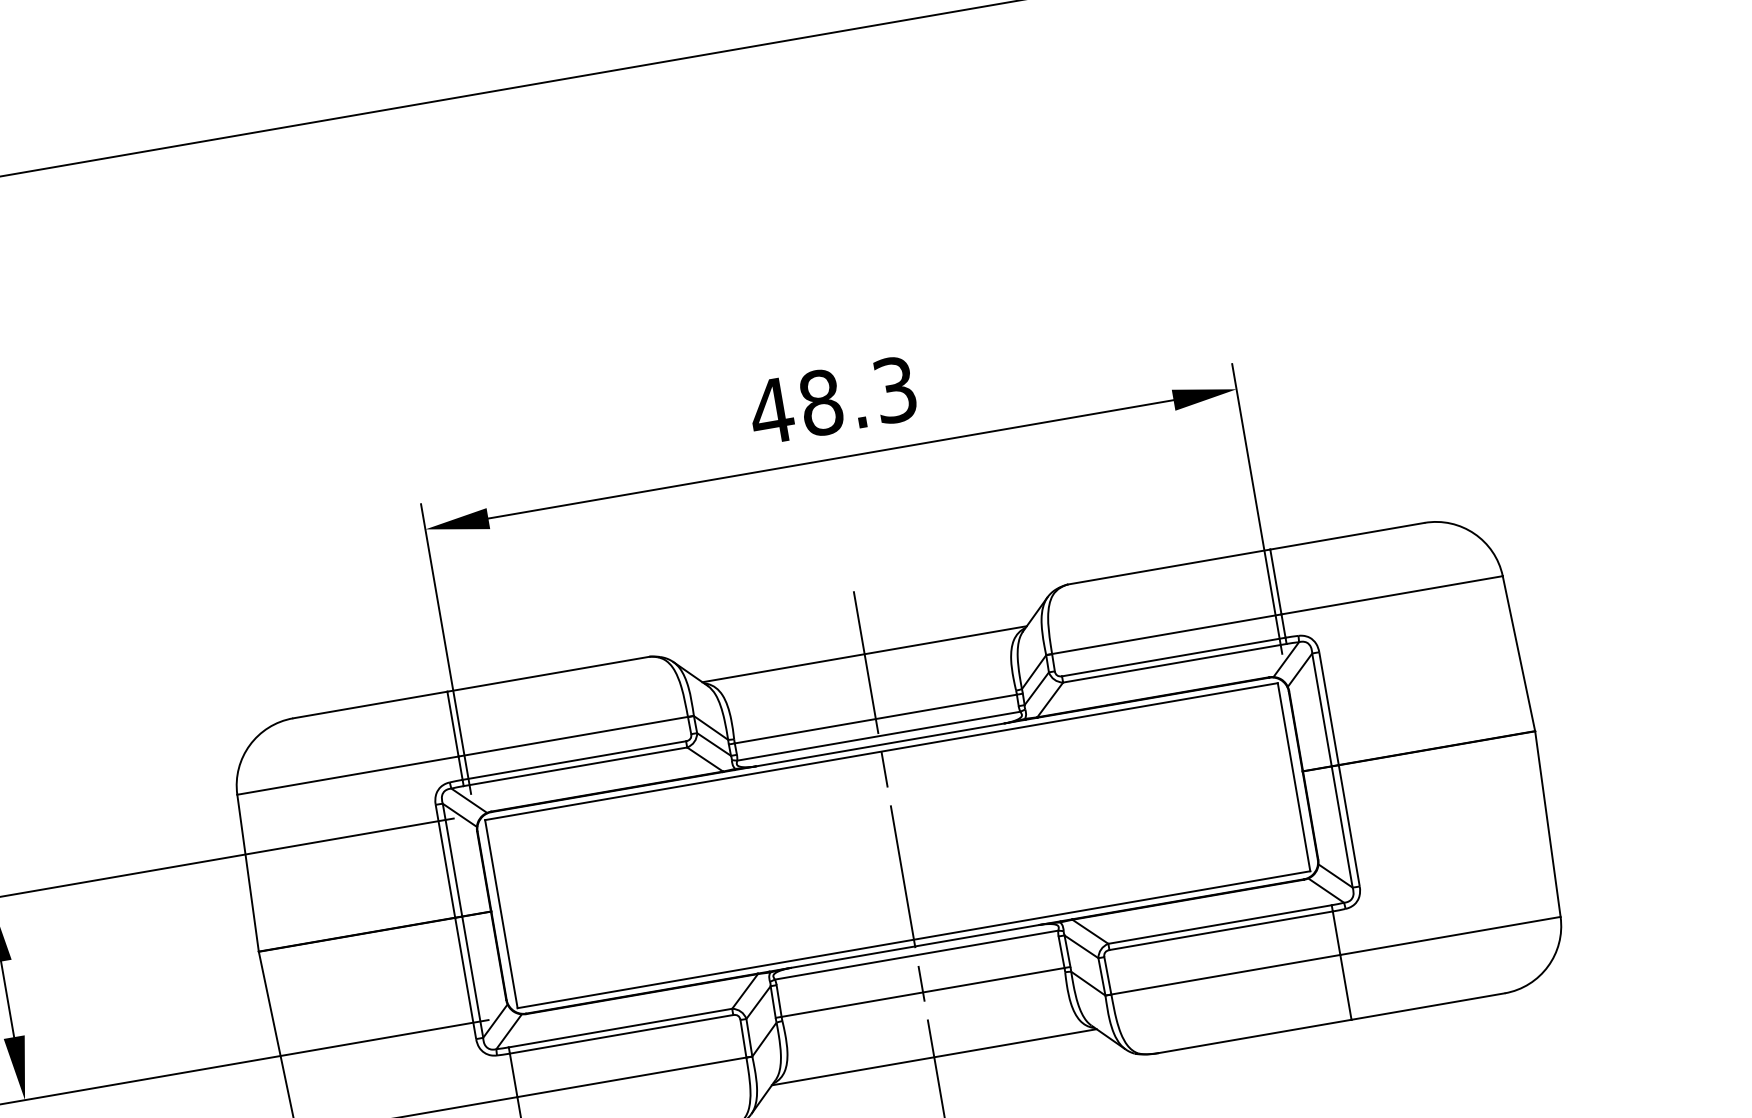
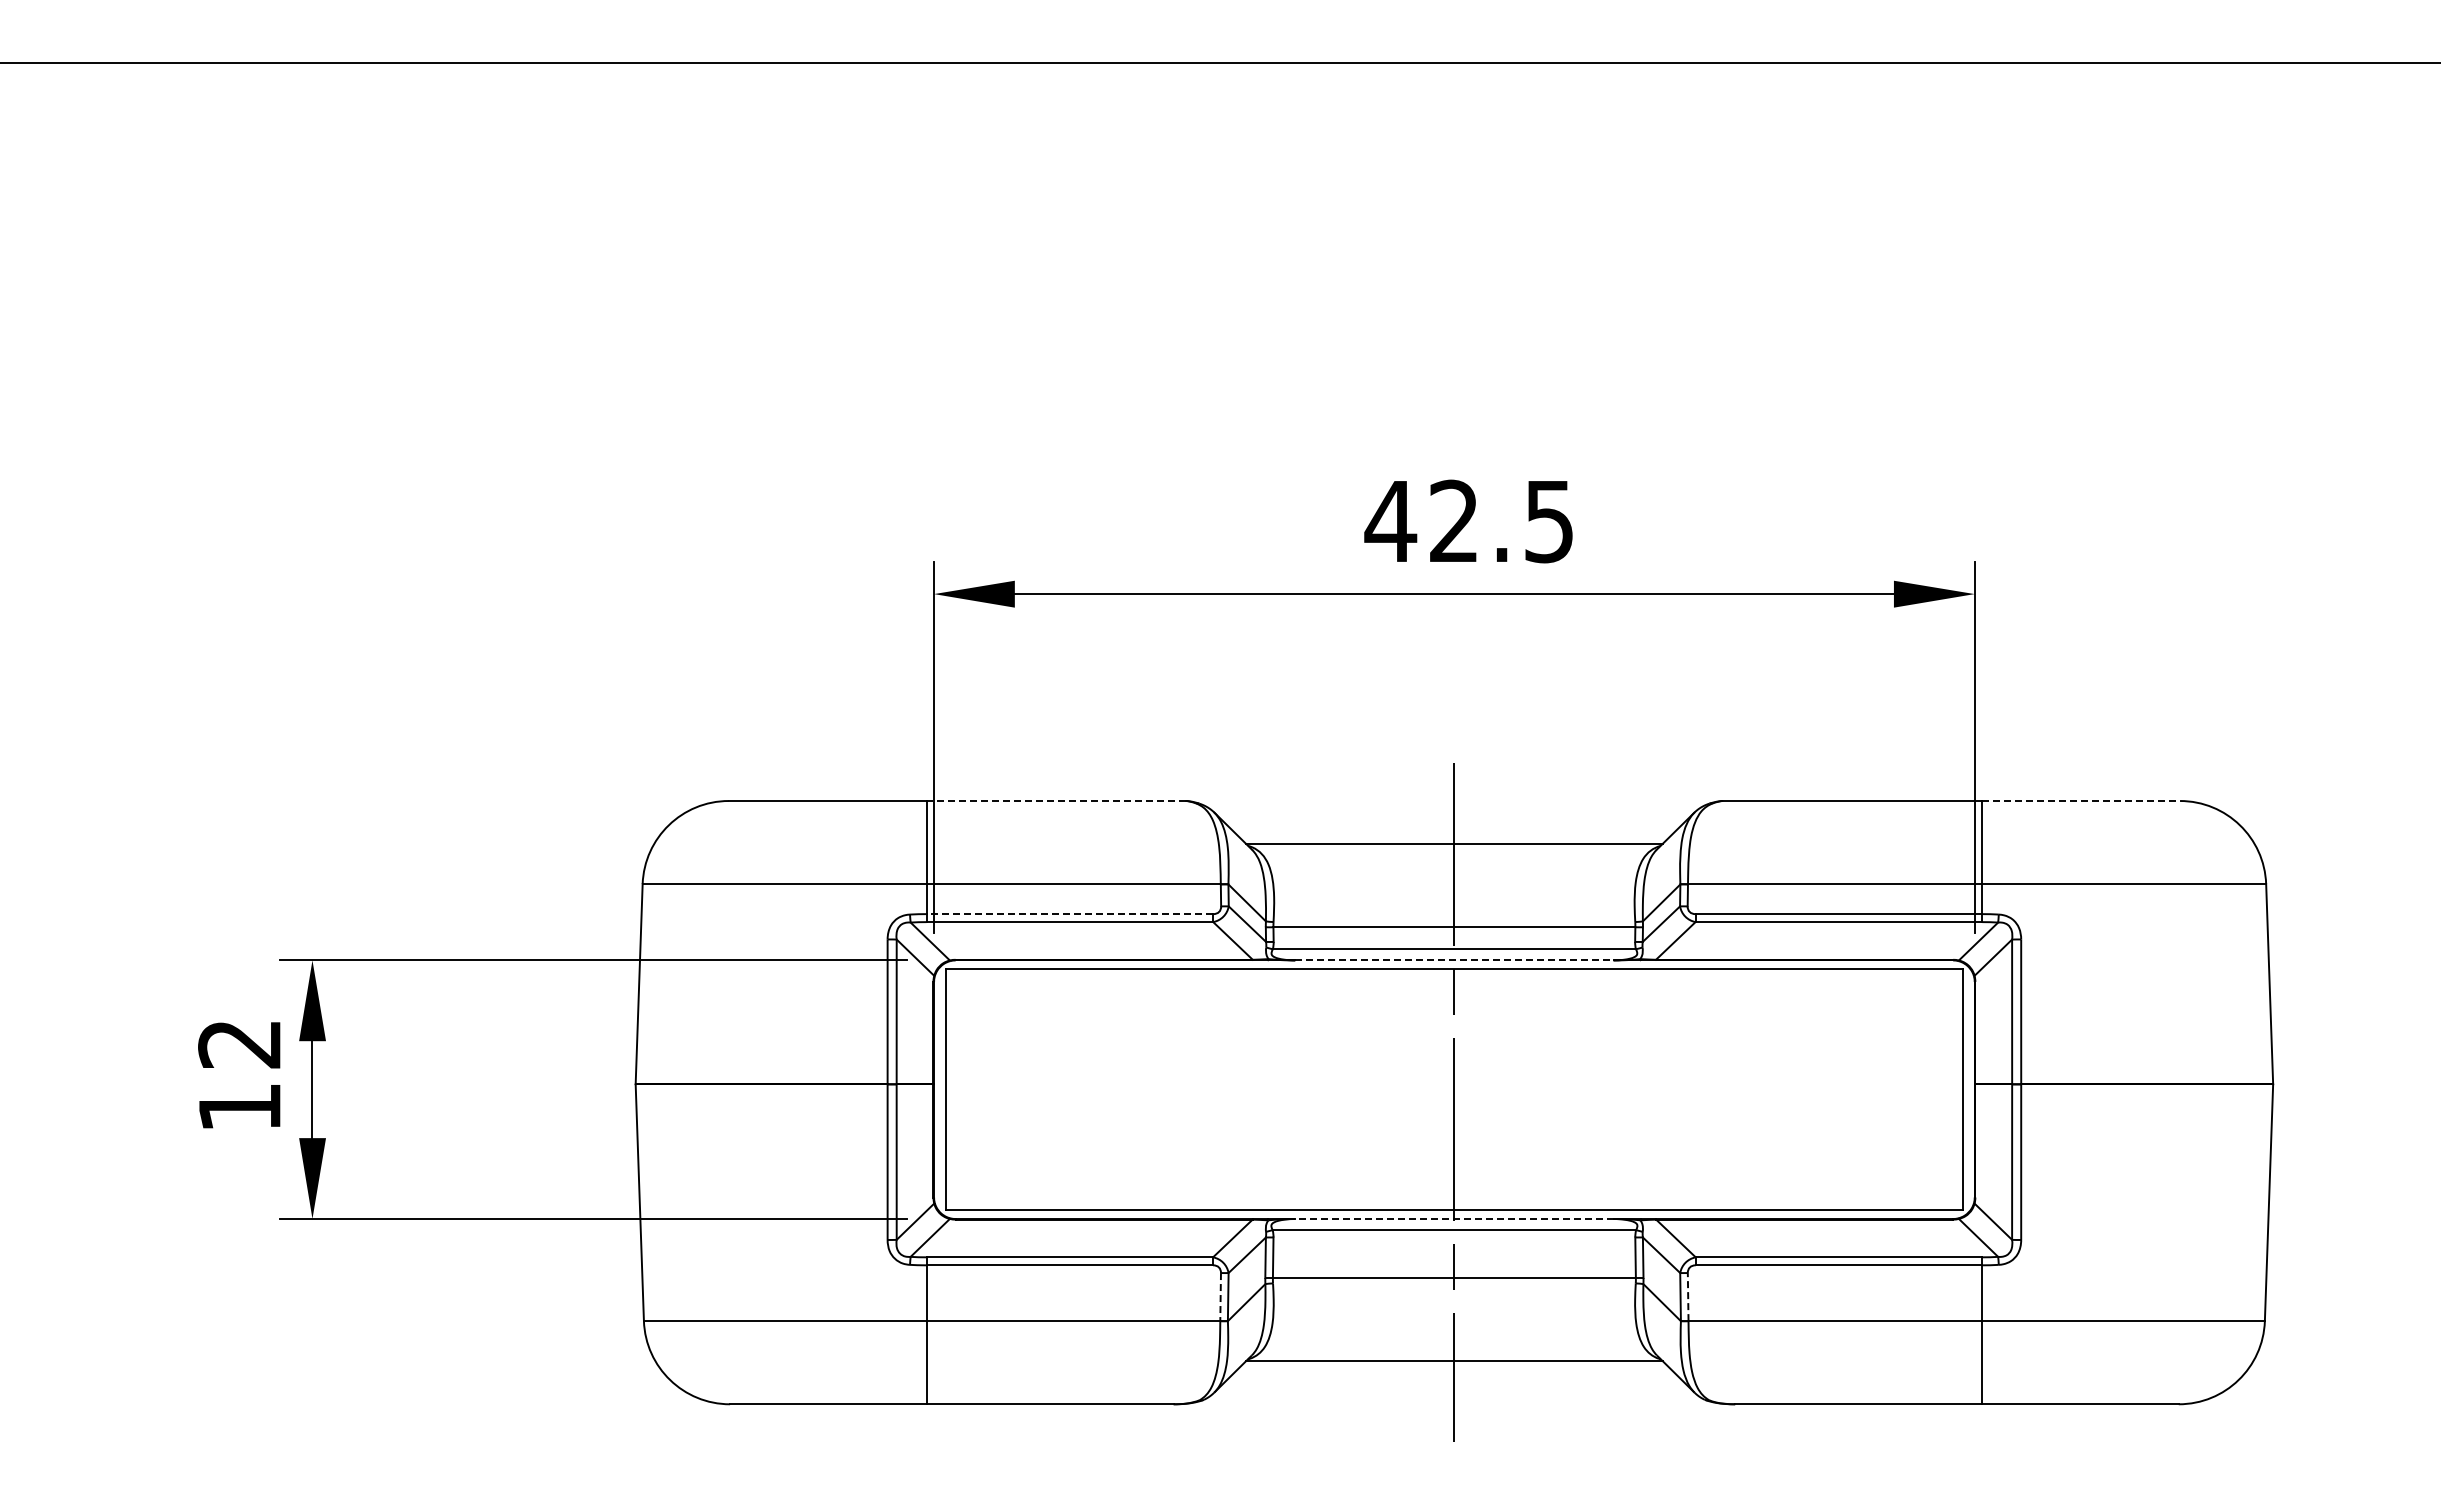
text: (857, 396) -> (1501, 521), 48.3 -> 42.5
line: (1347, 536) -> (2081, 801), solid -> dashed
line: (548, 674) -> (1056, 801), solid -> dashed
line: (880, 744) -> (1454, 960), solid -> dashed
line: (574, 760) -> (1069, 914), solid -> dashed
line: (914, 946) -> (1453, 1218), solid -> dashed
line: (1108, 975) -> (1688, 1296), solid -> dashed
line: (743, 1039) -> (1220, 1297), solid -> dashed

